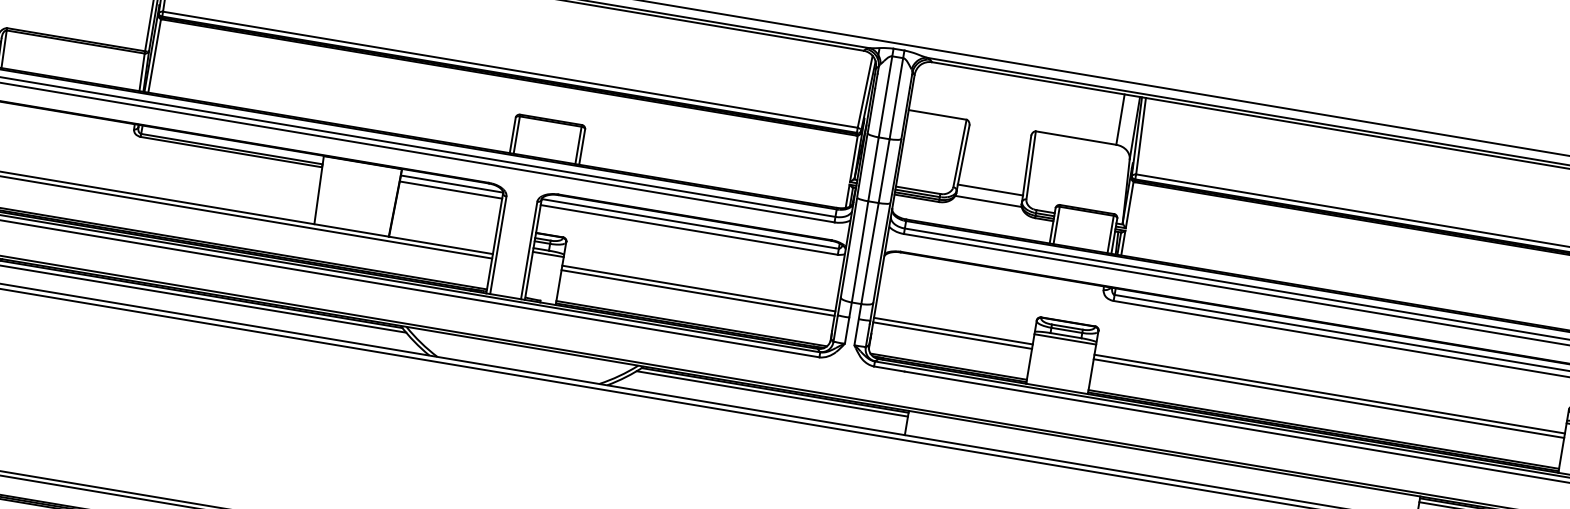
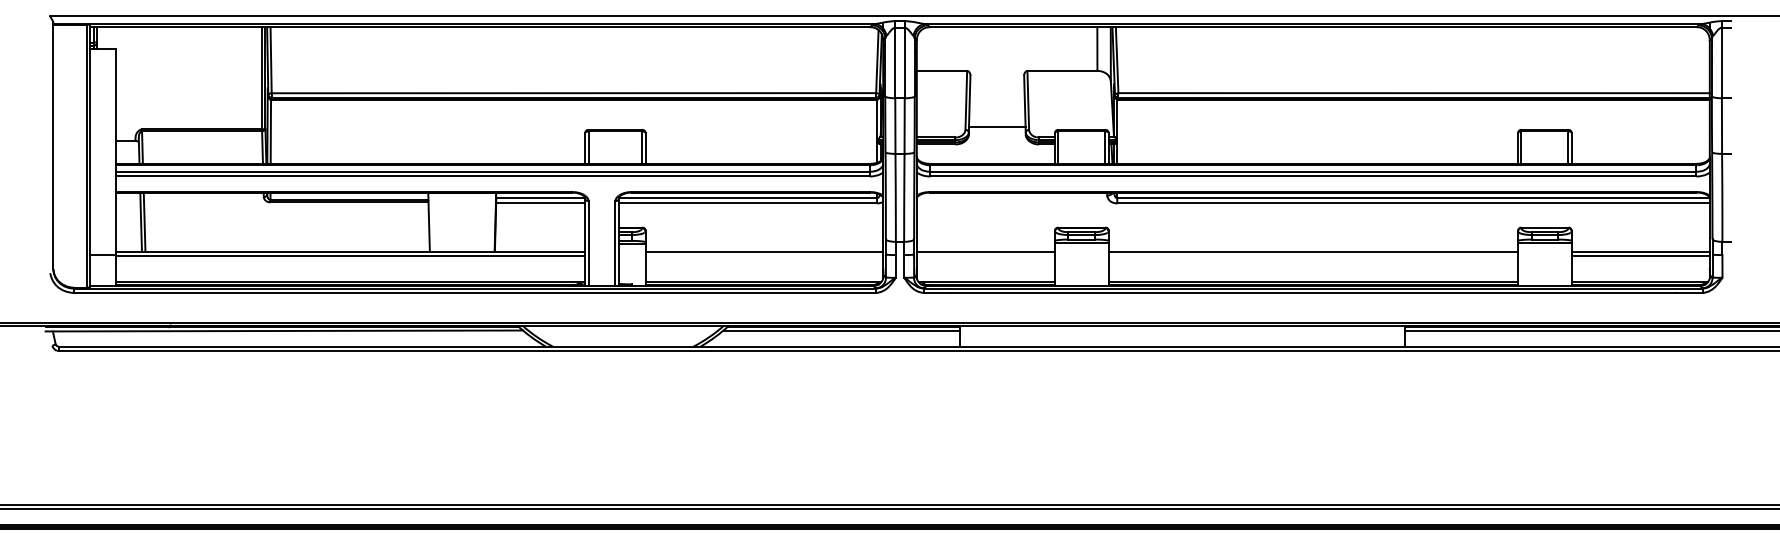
line: (987, 200) -> (996, 136), removed
line: (698, 292) -> (764, 255), removed
line: (952, 335) -> (985, 255), removed
line: (1329, 398) -> (1313, 255), removed

